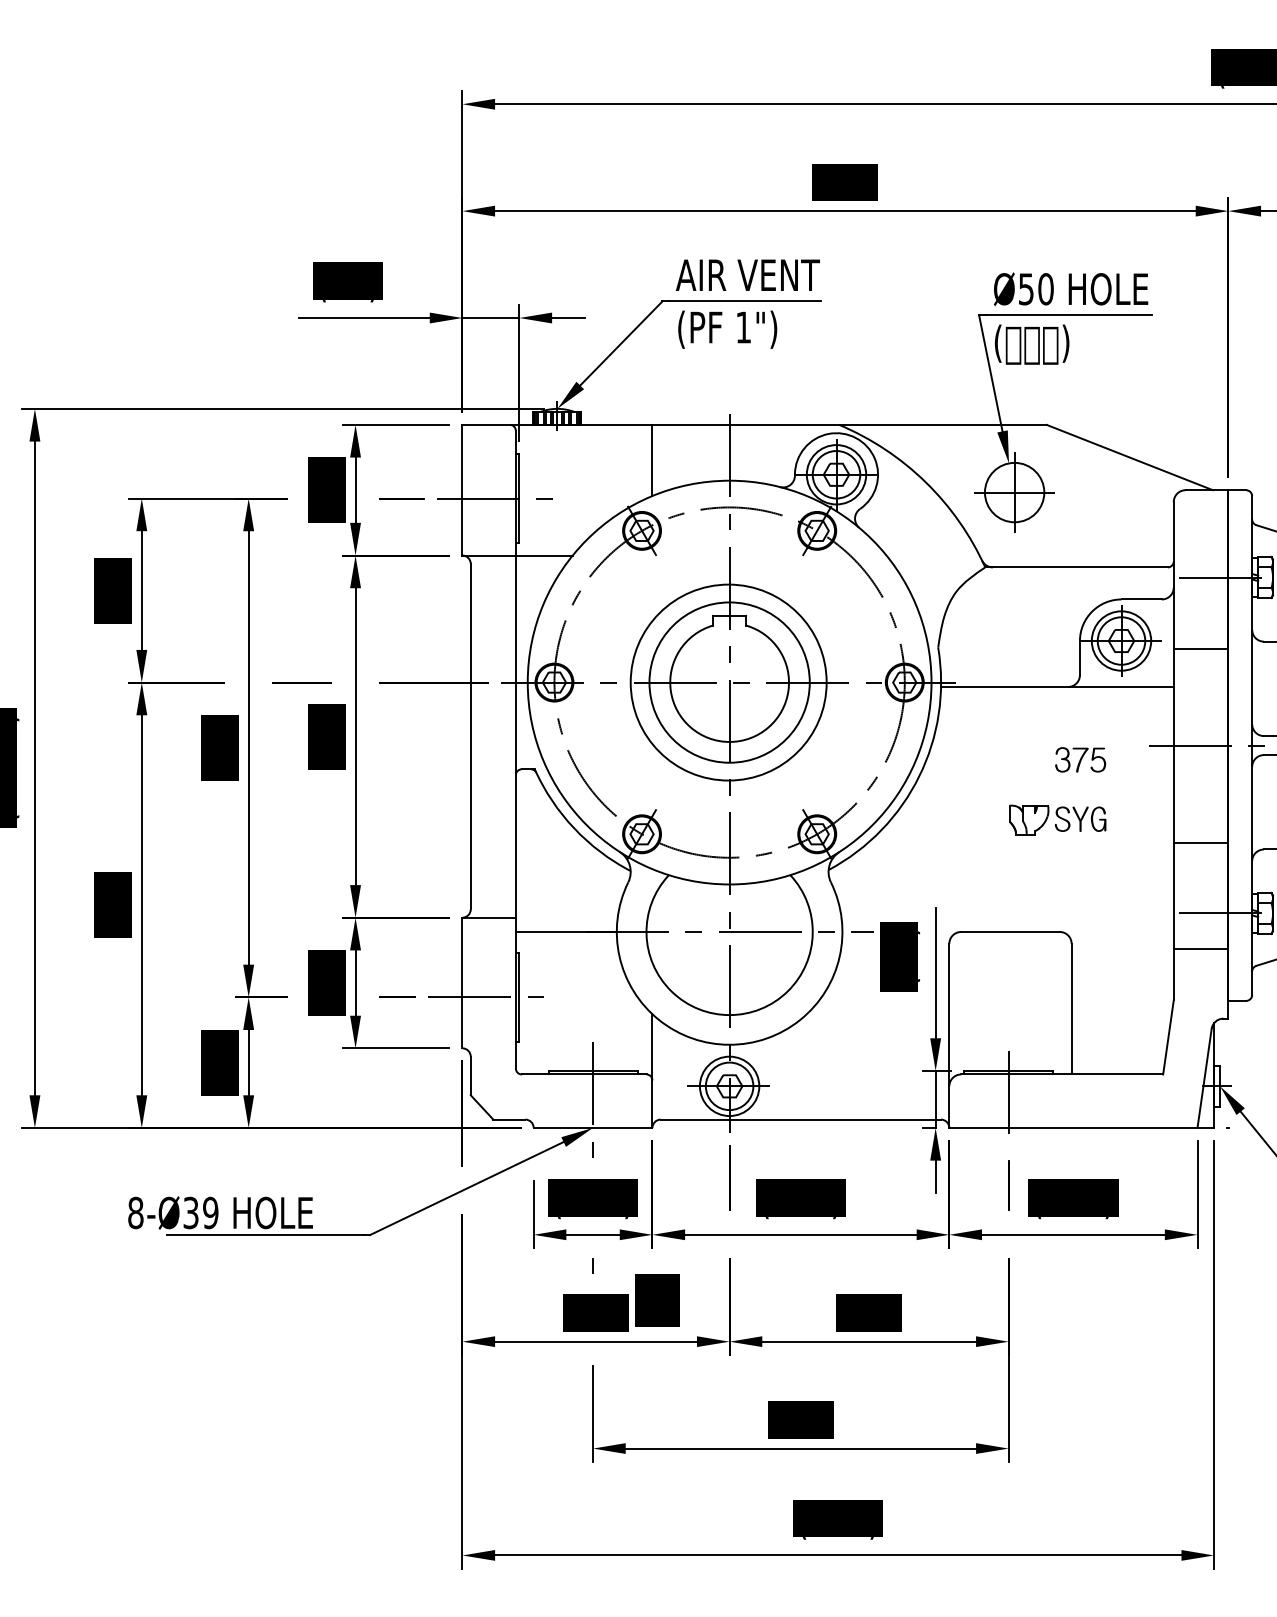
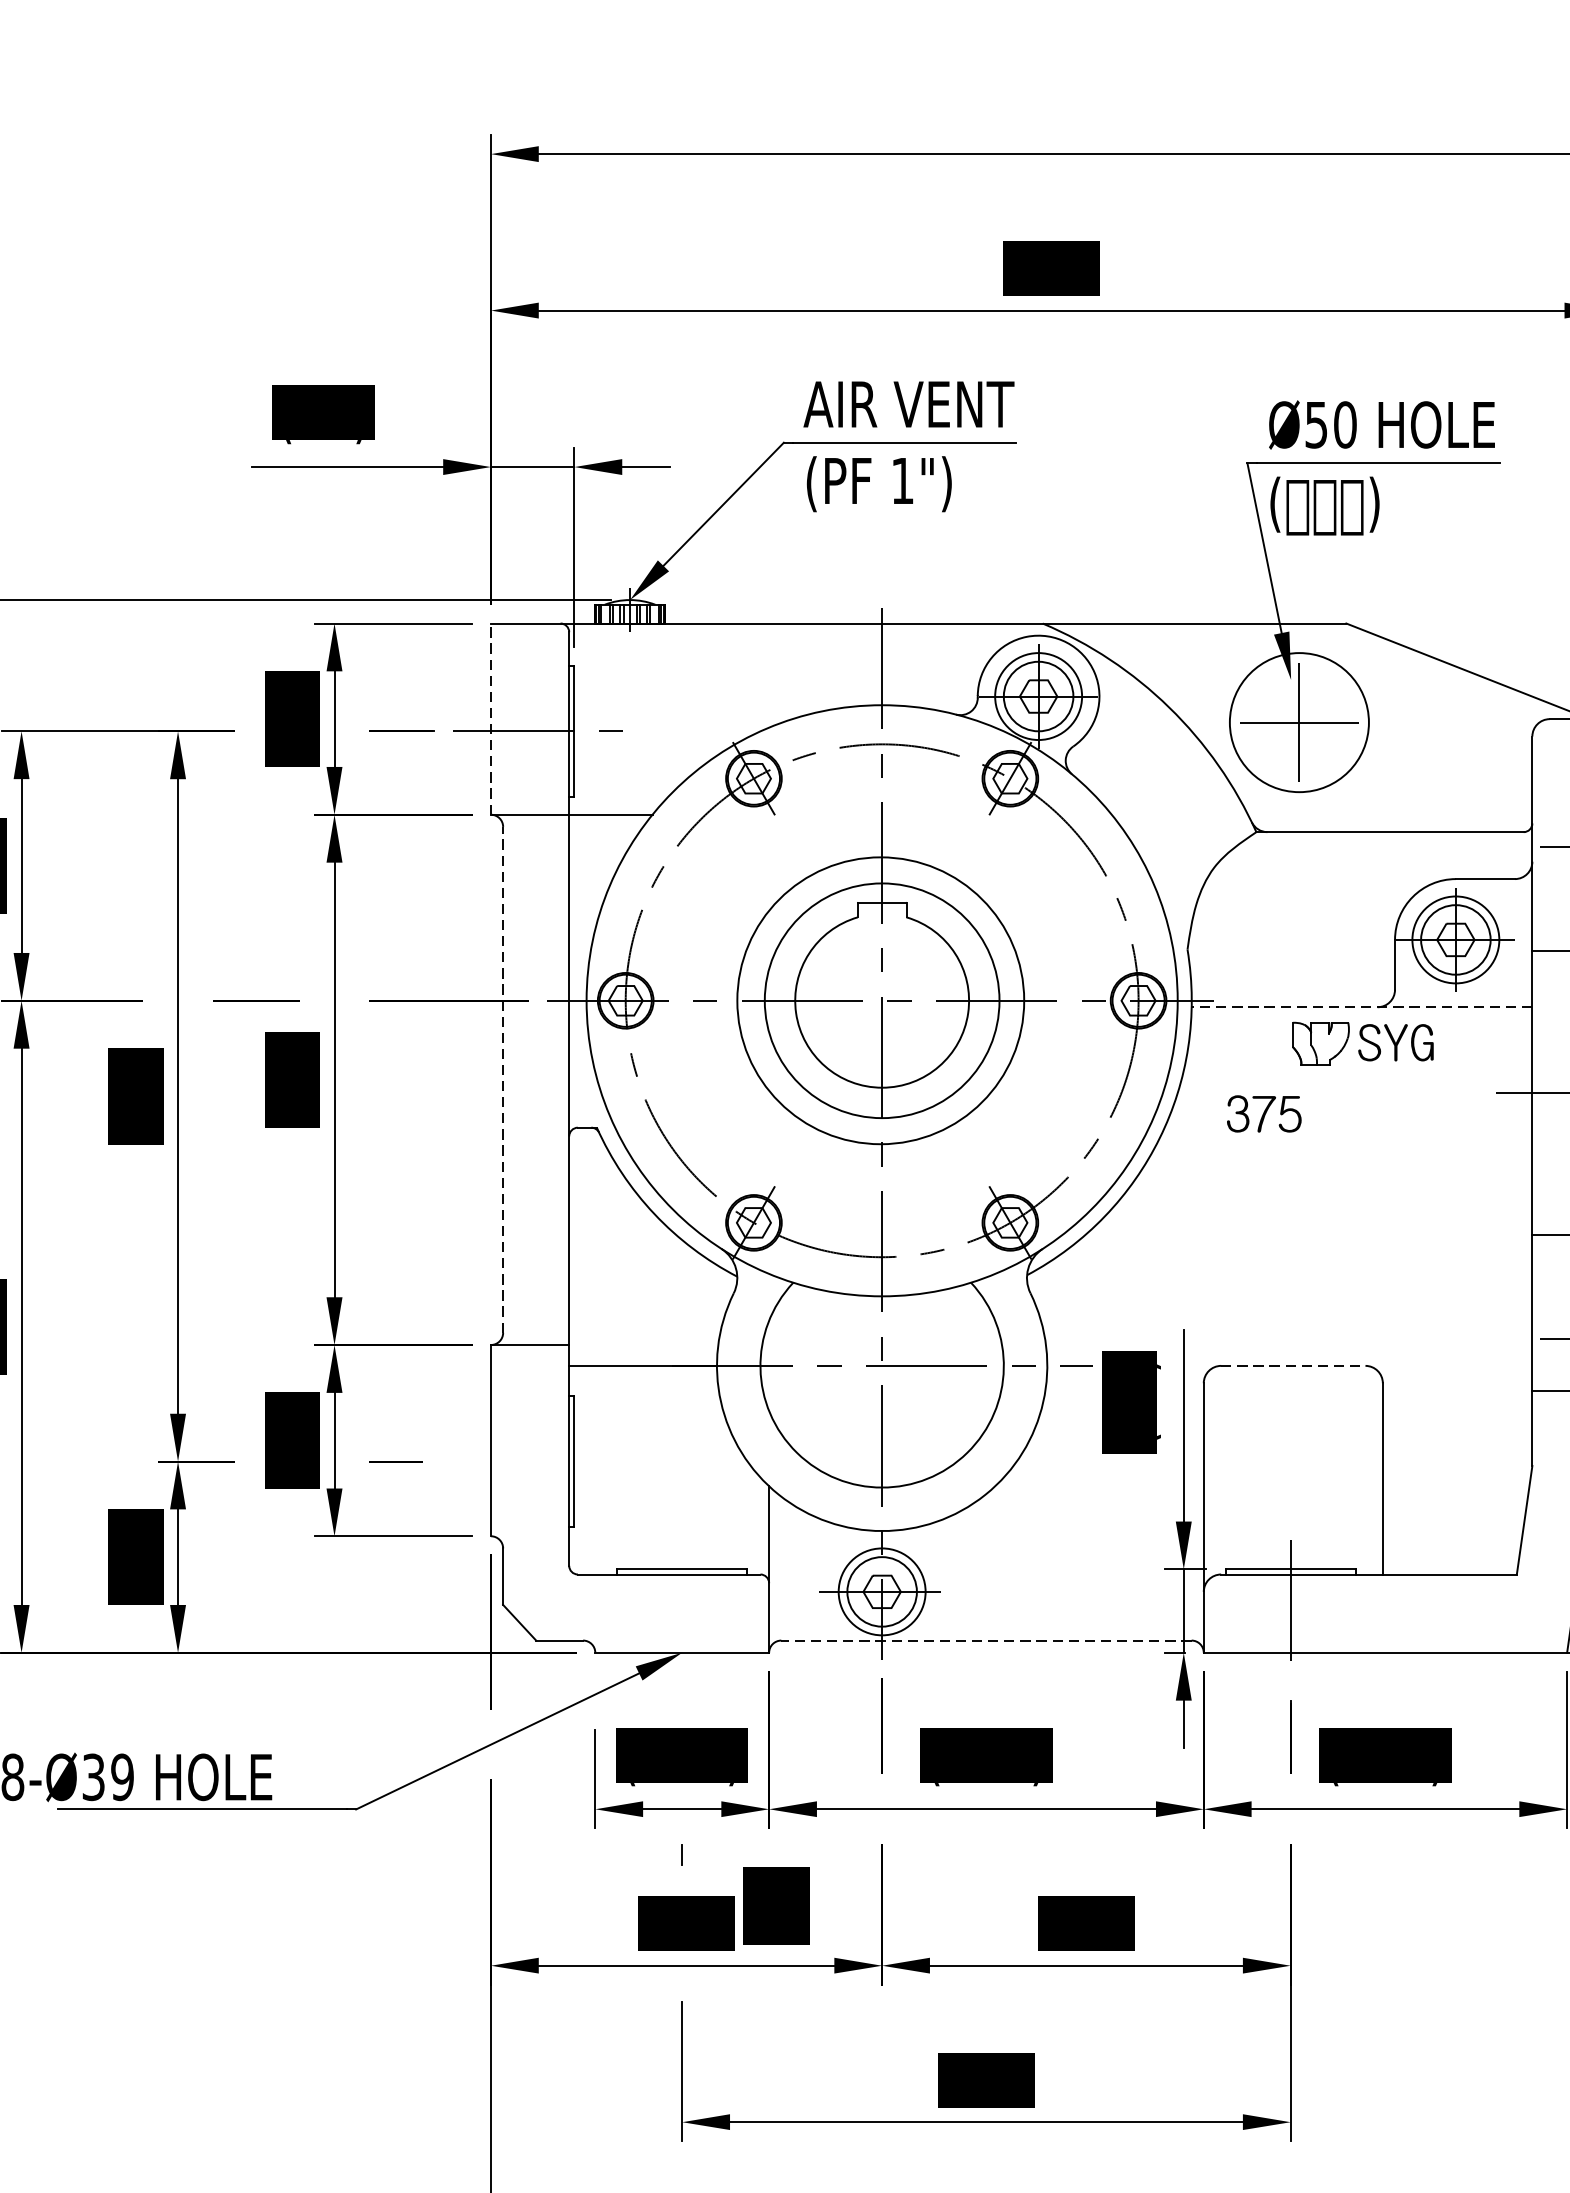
line: (652, 460) -> (769, 675), removed
line: (462, 489) -> (491, 718), solid -> dashed
circle: (1014, 492) -> (1299, 722), size x1.6
line: (1056, 686) -> (1360, 1006), solid -> dashed
line: (470, 736) -> (502, 1079), solid -> dashed
text: (1080, 759) -> (1264, 1113), moved
part: (1057, 819) -> (1362, 1043), moved
line: (1010, 931) -> (1293, 1365), solid -> dashed
line: (487, 997) -> (527, 1461), removed
line: (593, 1099) -> (682, 1611), removed
line: (800, 1119) -> (985, 1640), solid -> dashed

